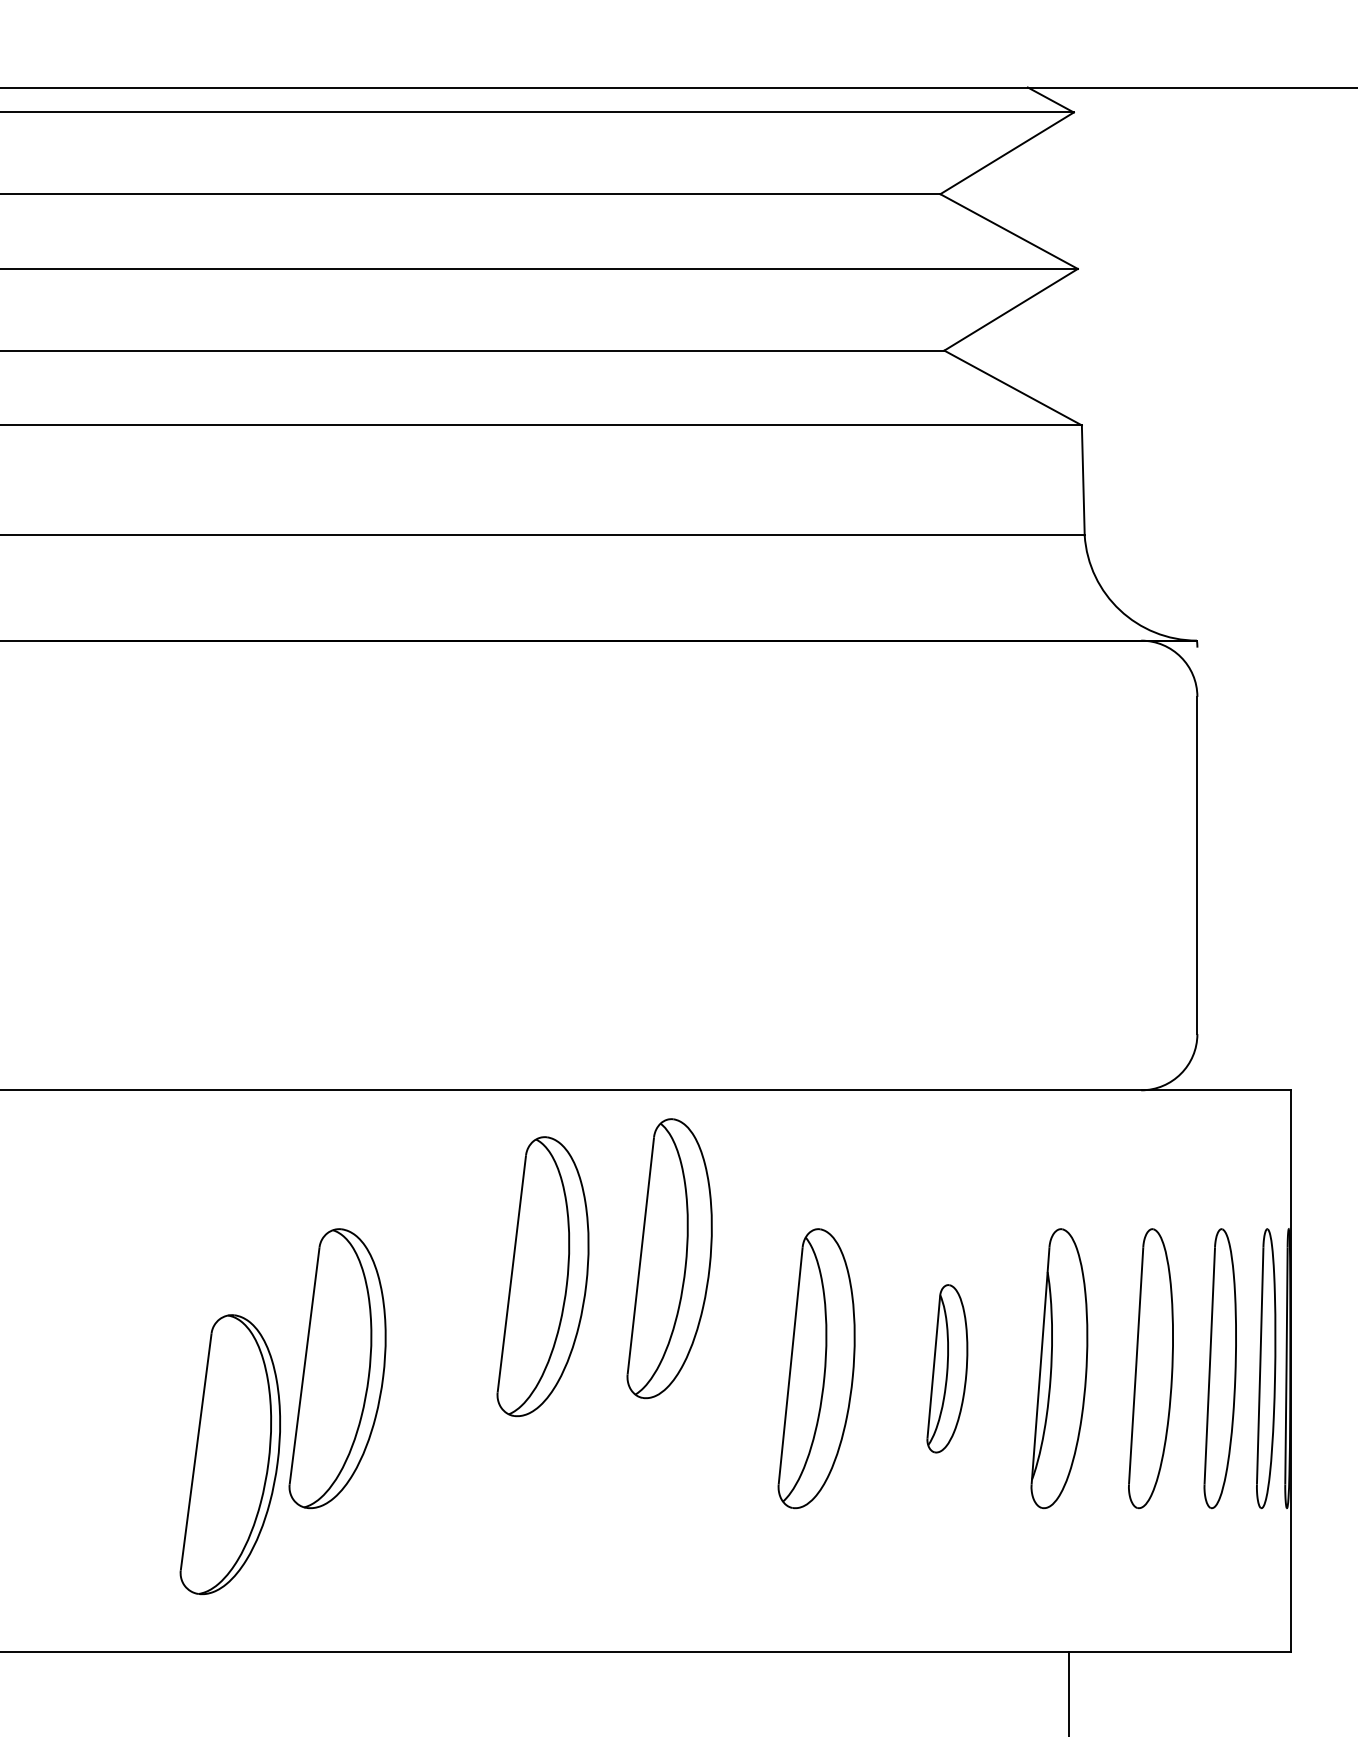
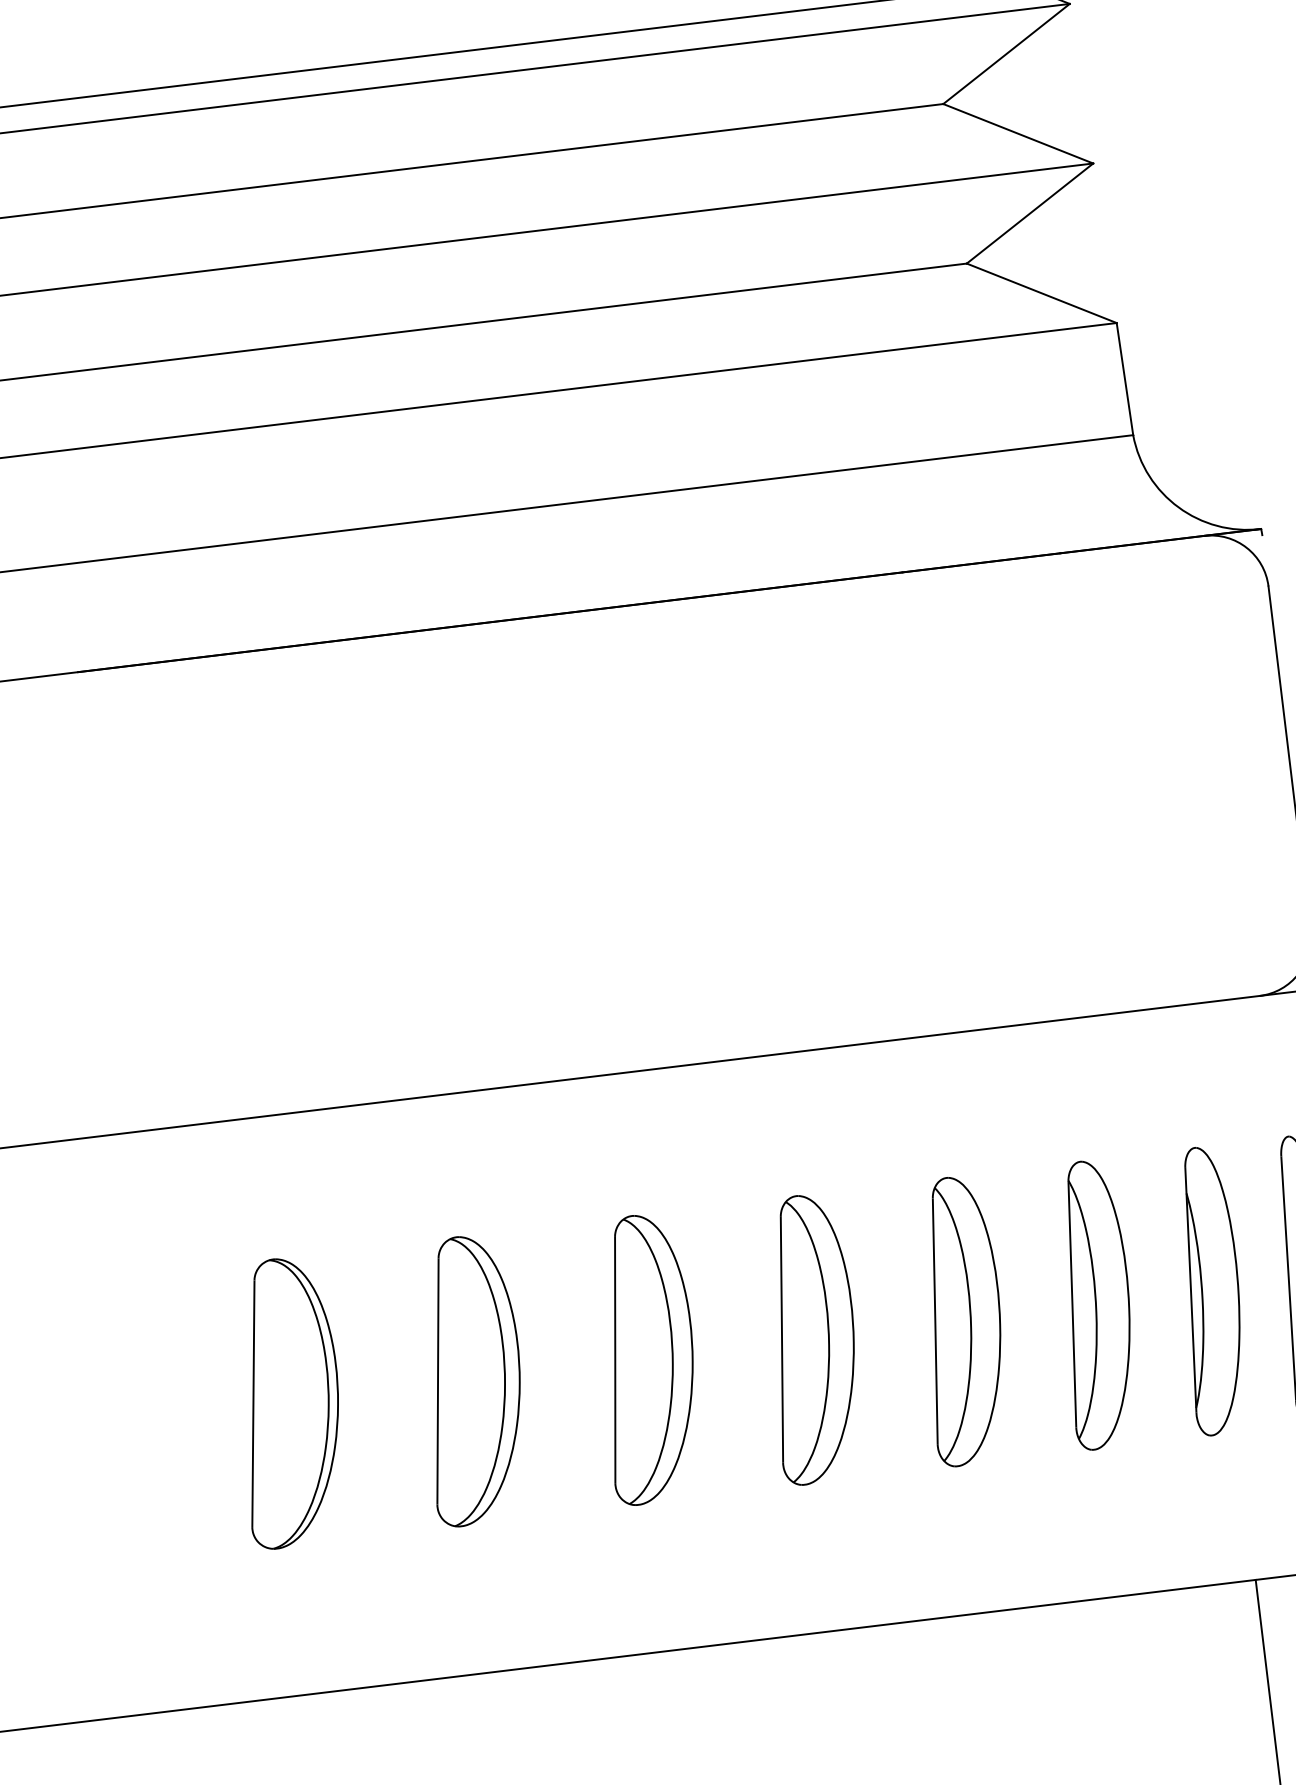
part: (669, 1258) -> (811, 1338), moved
part: (542, 1276) -> (646, 1358), moved
part: (947, 1368) -> (1096, 1304), size x1.67
part: (229, 1454) -> (287, 1402), moved

